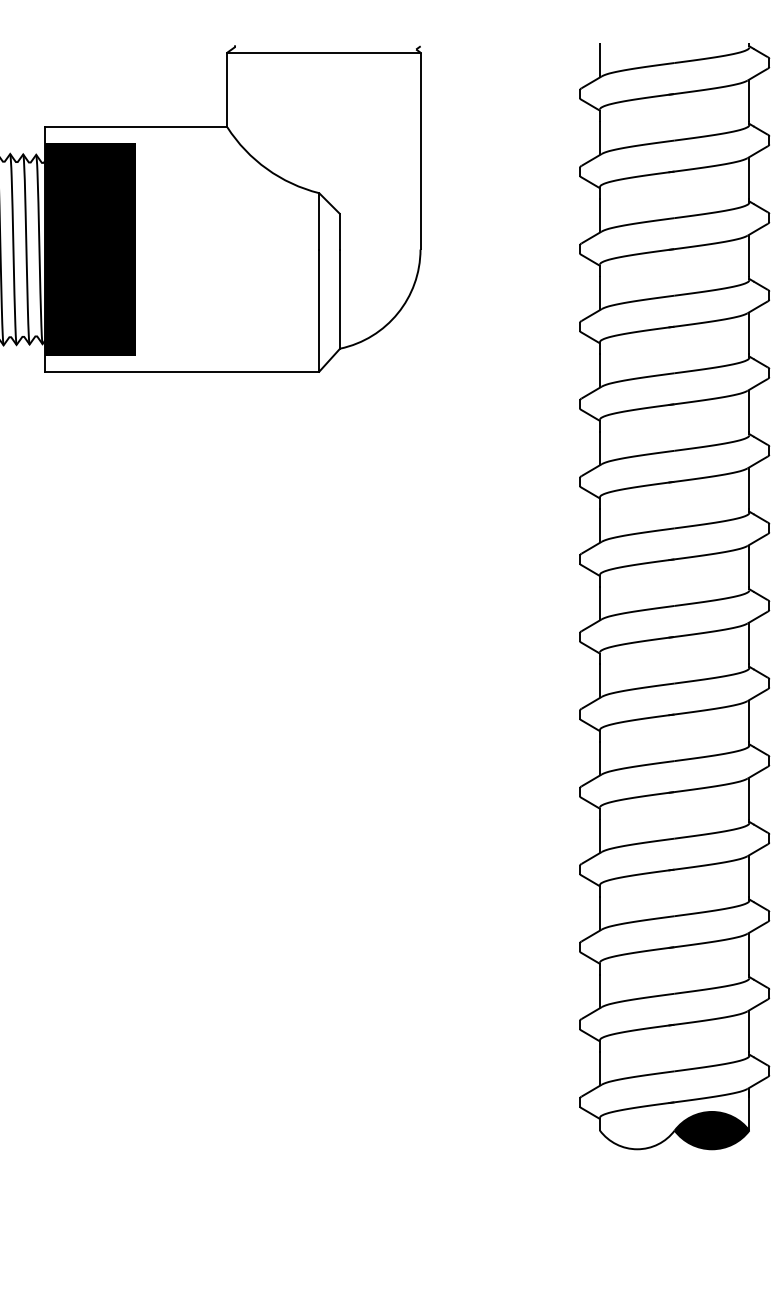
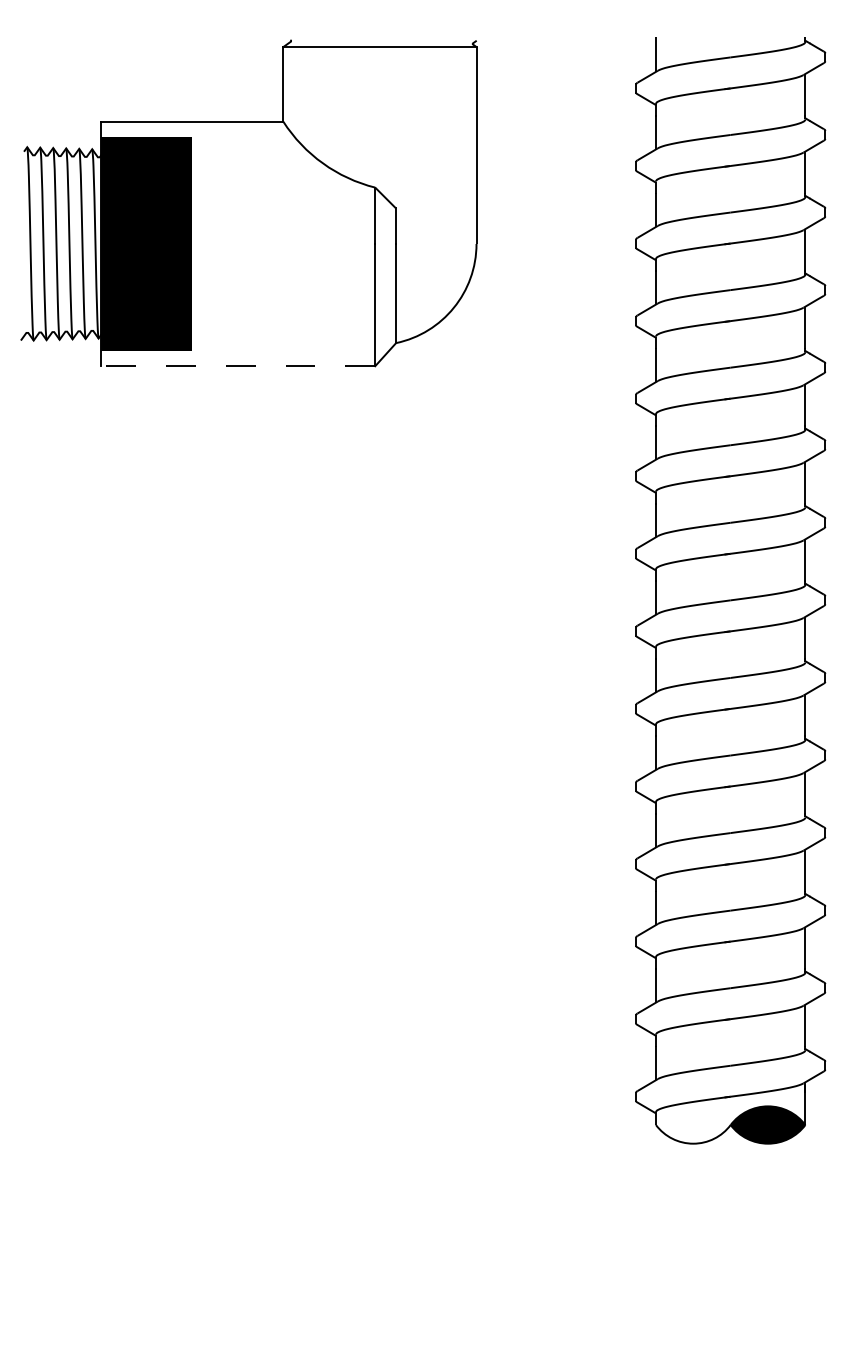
line: (181, 372) -> (237, 366), solid -> dashed

